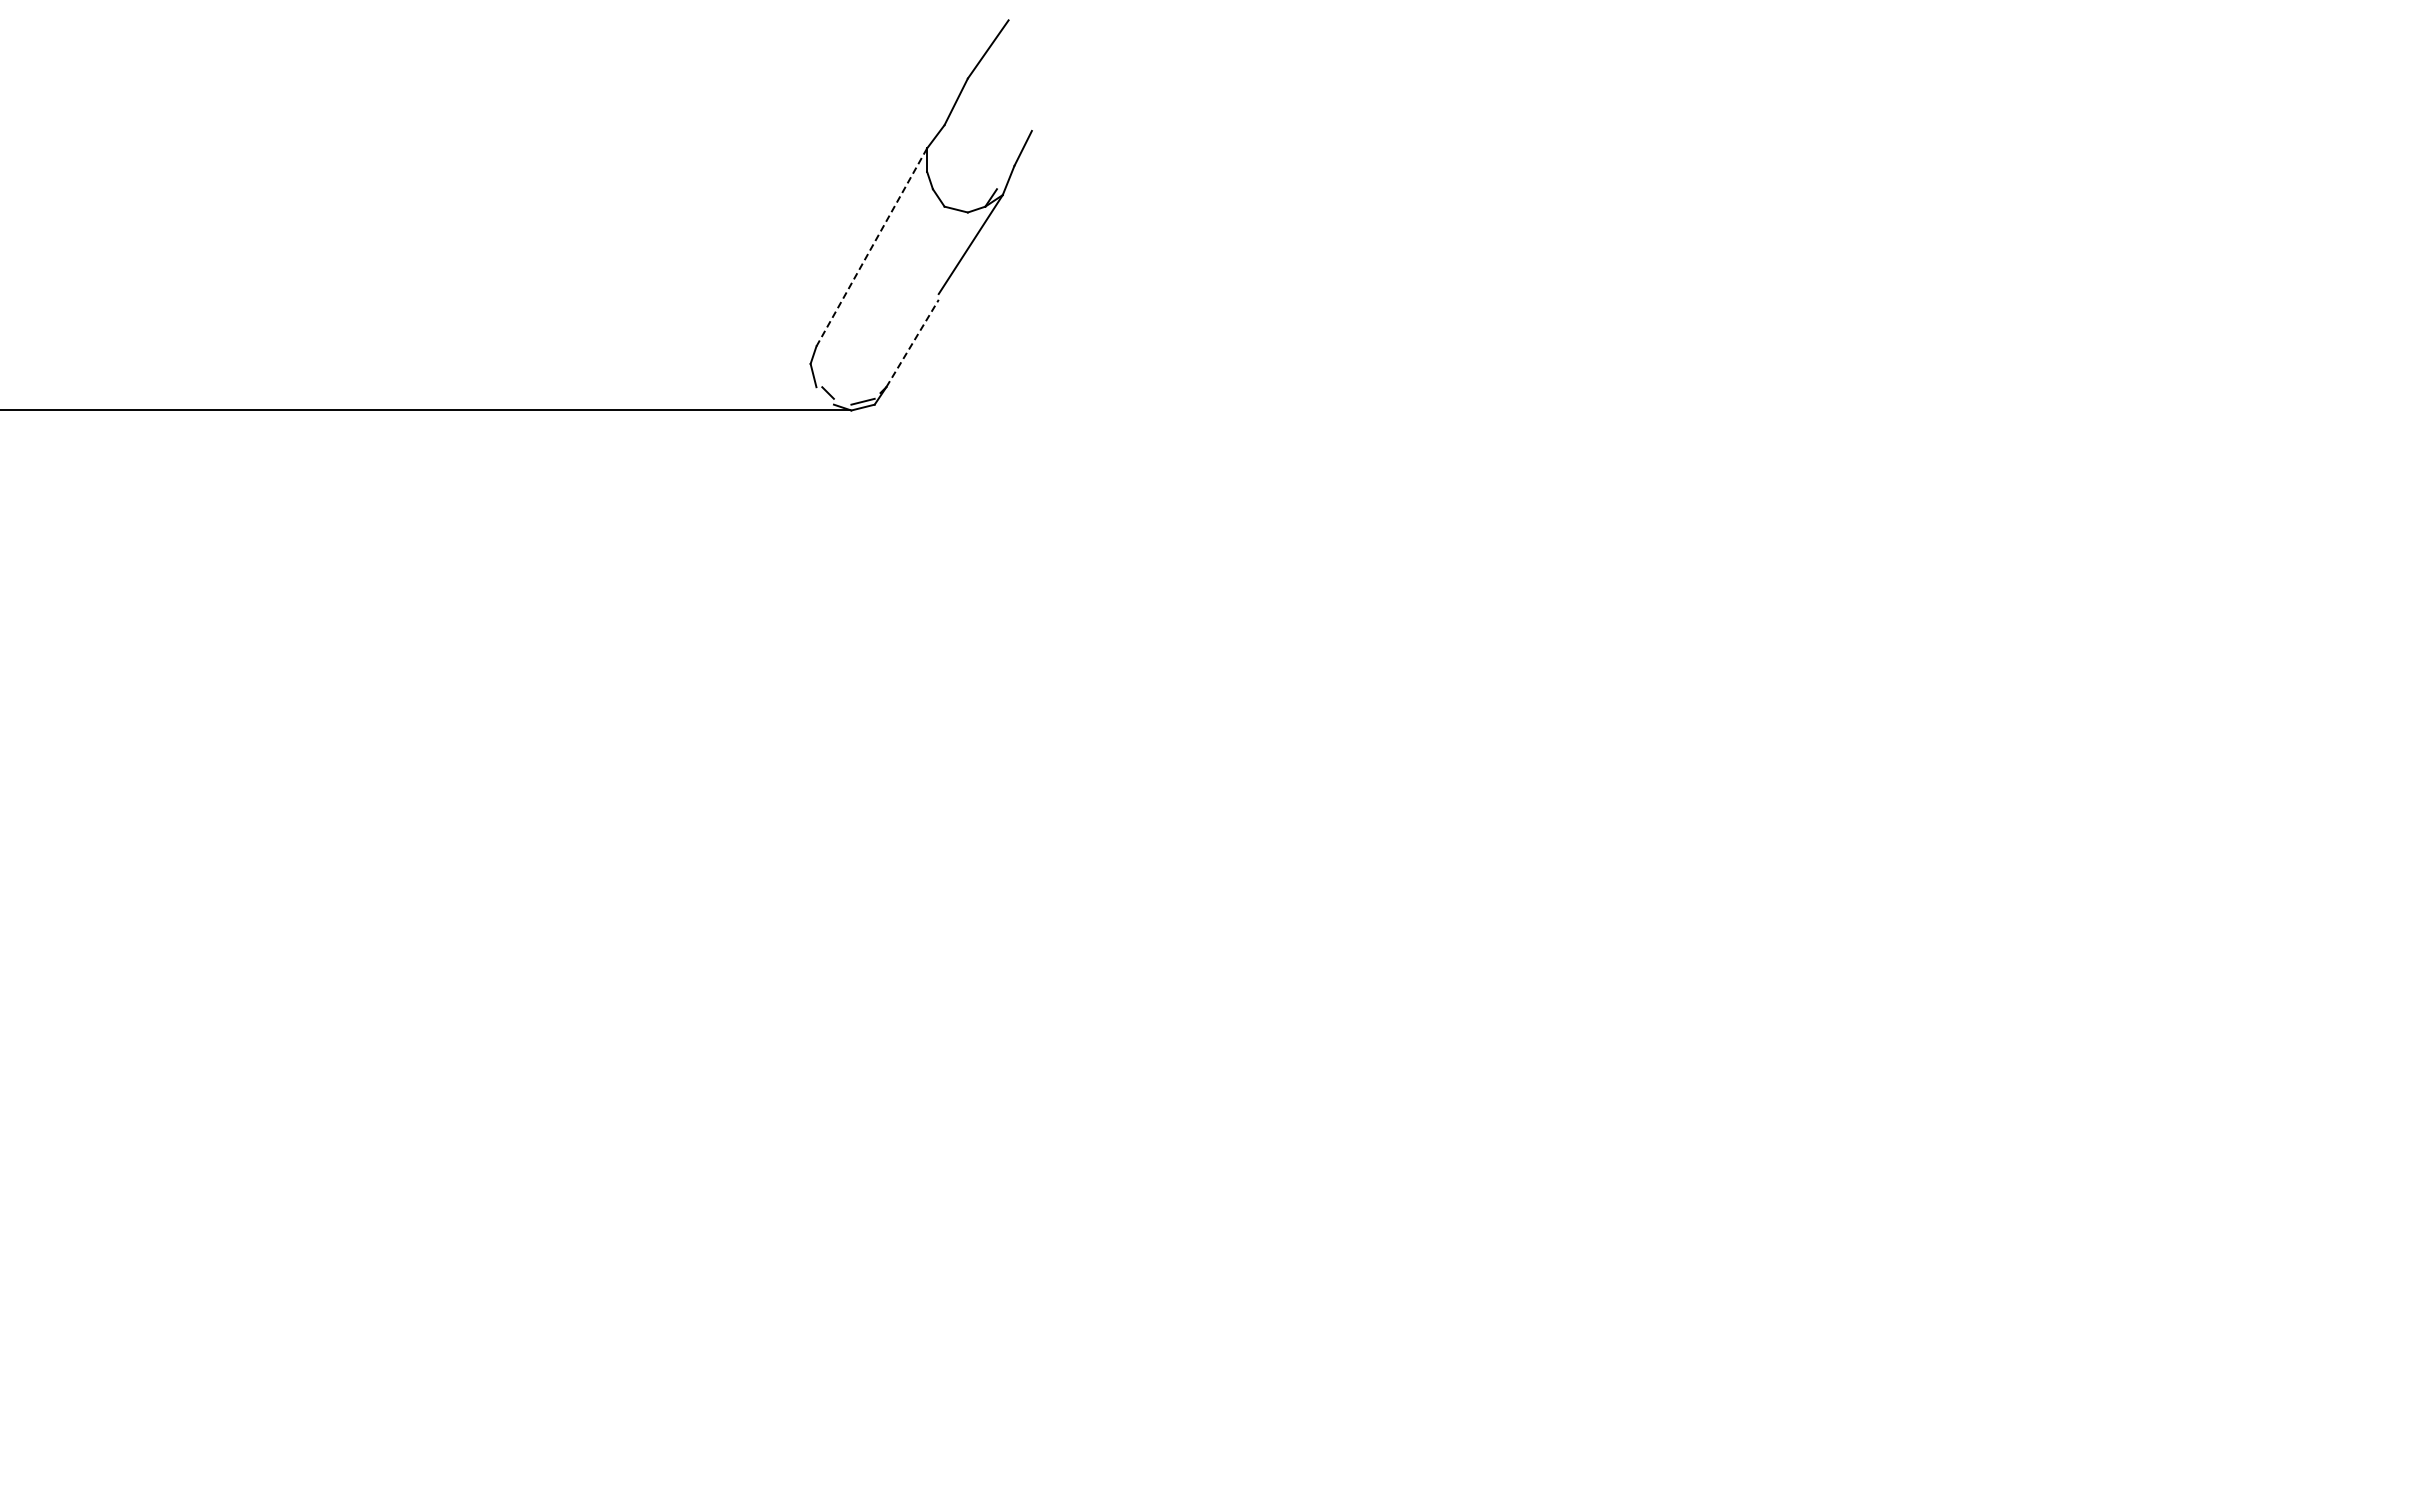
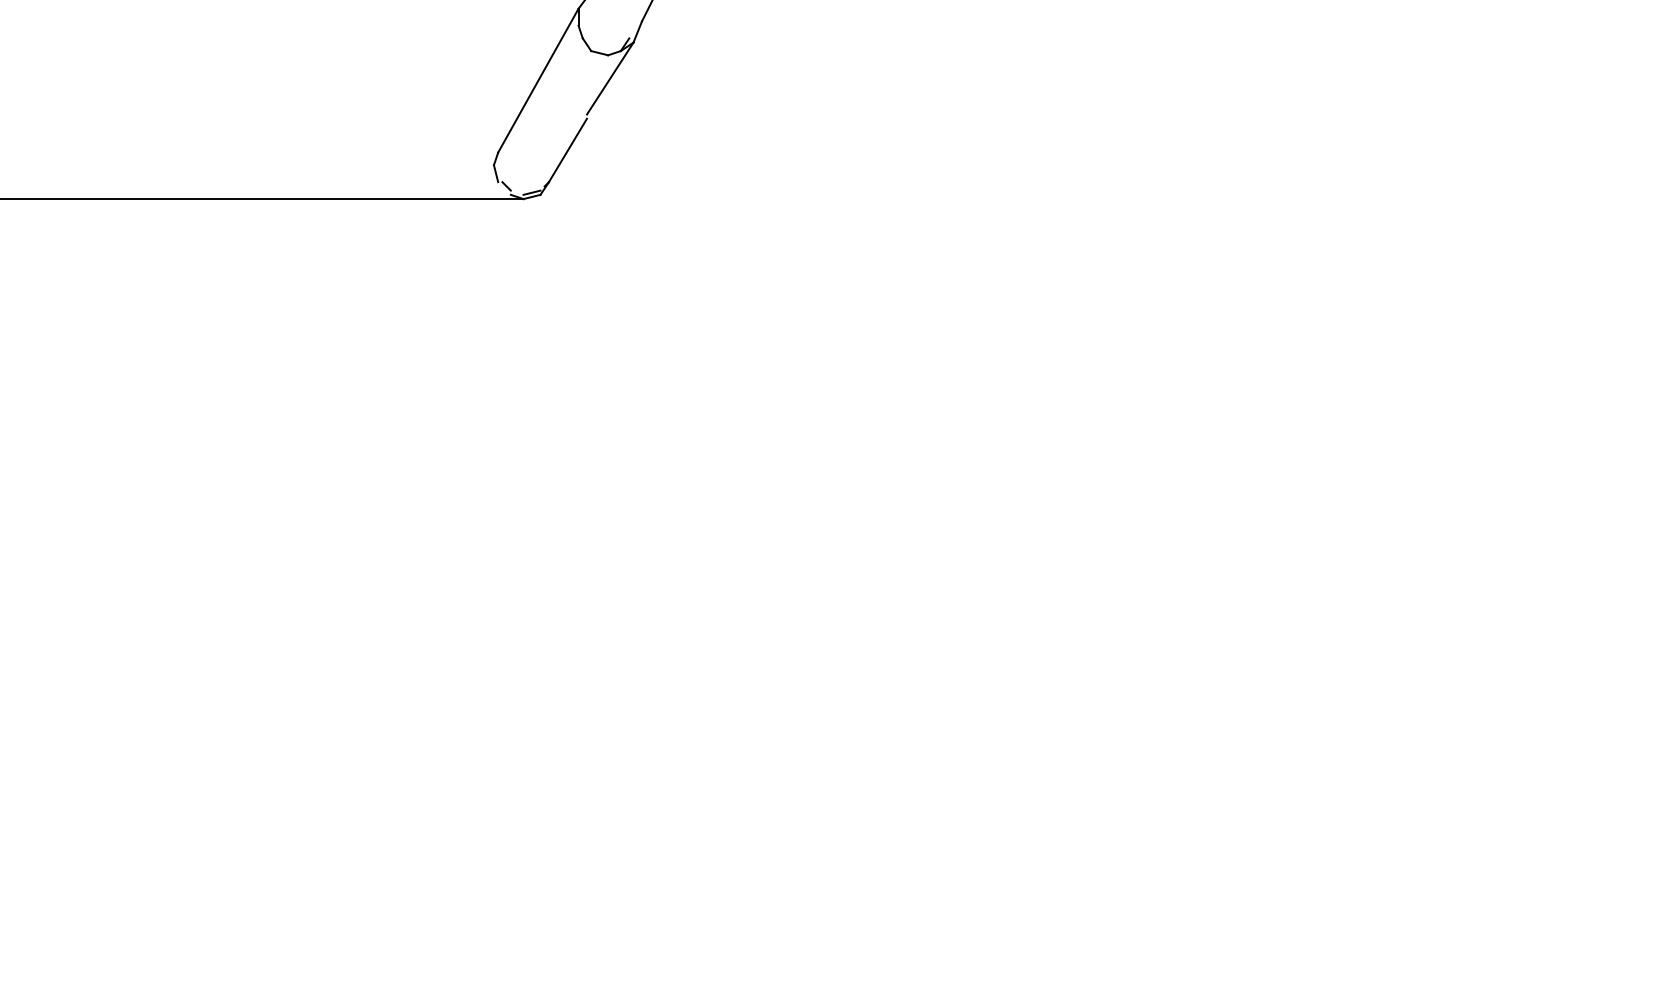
line: (871, 247) -> (538, 80), dashed -> solid
line: (912, 343) -> (567, 150), dashed -> solid

